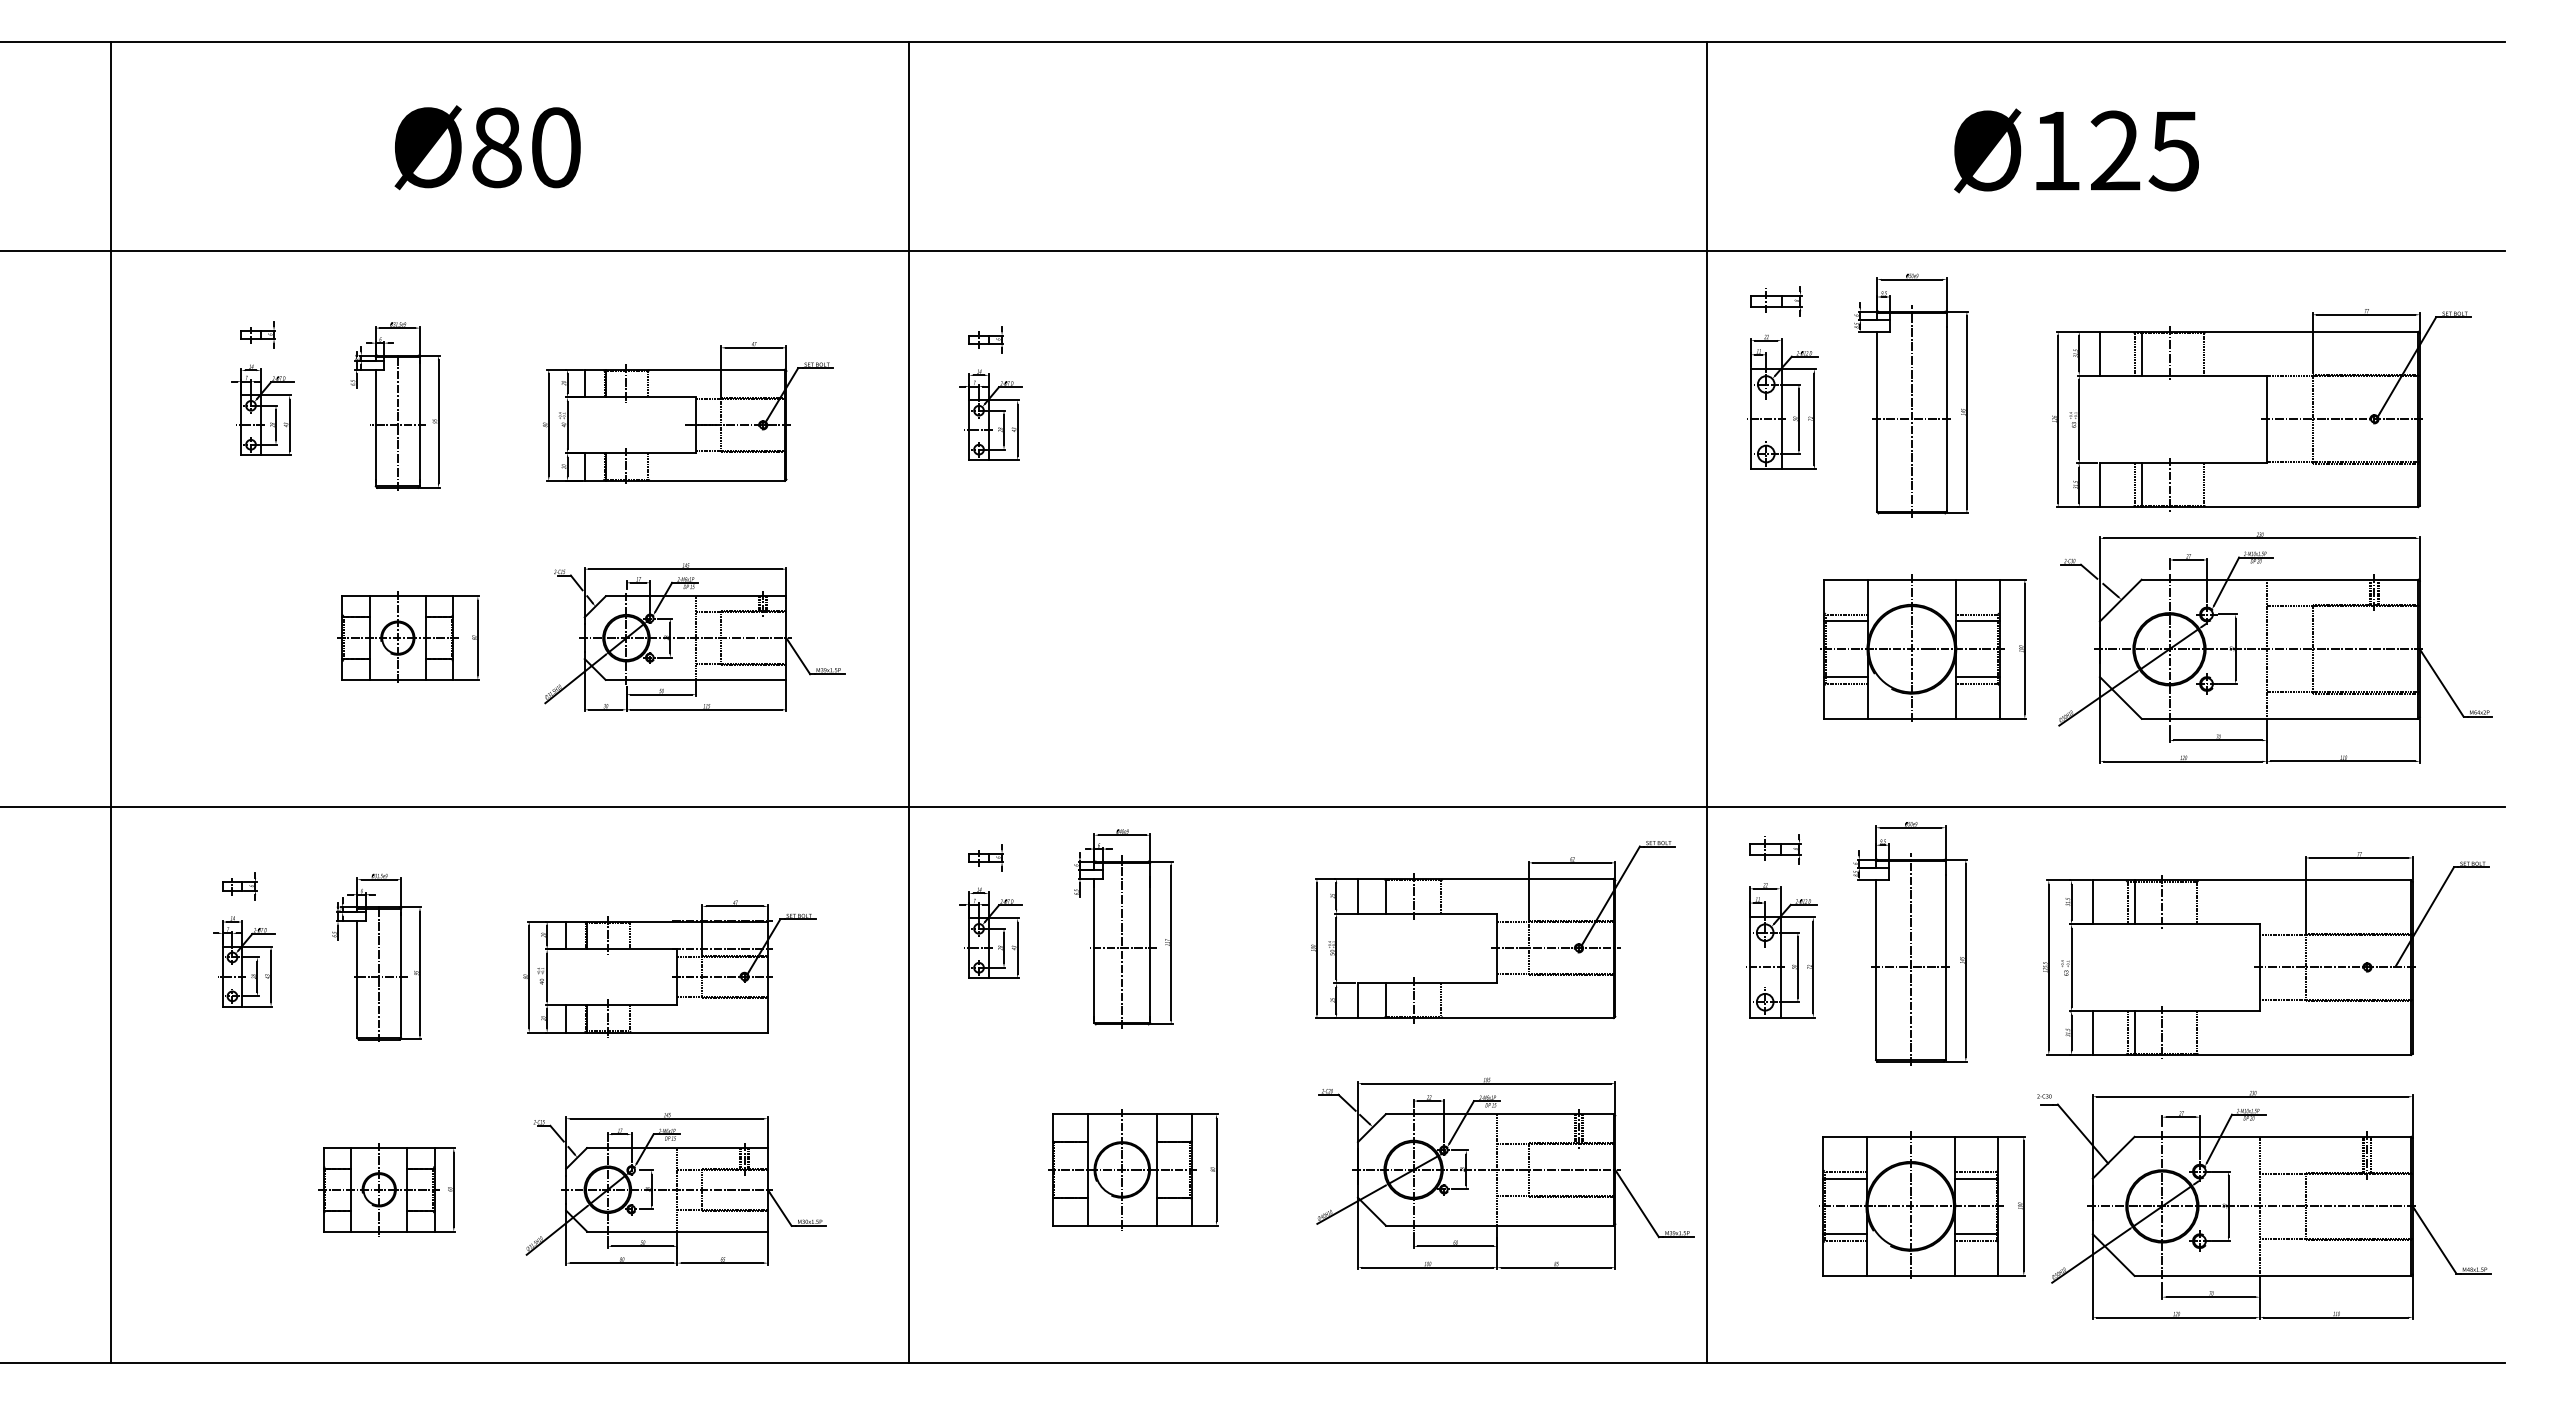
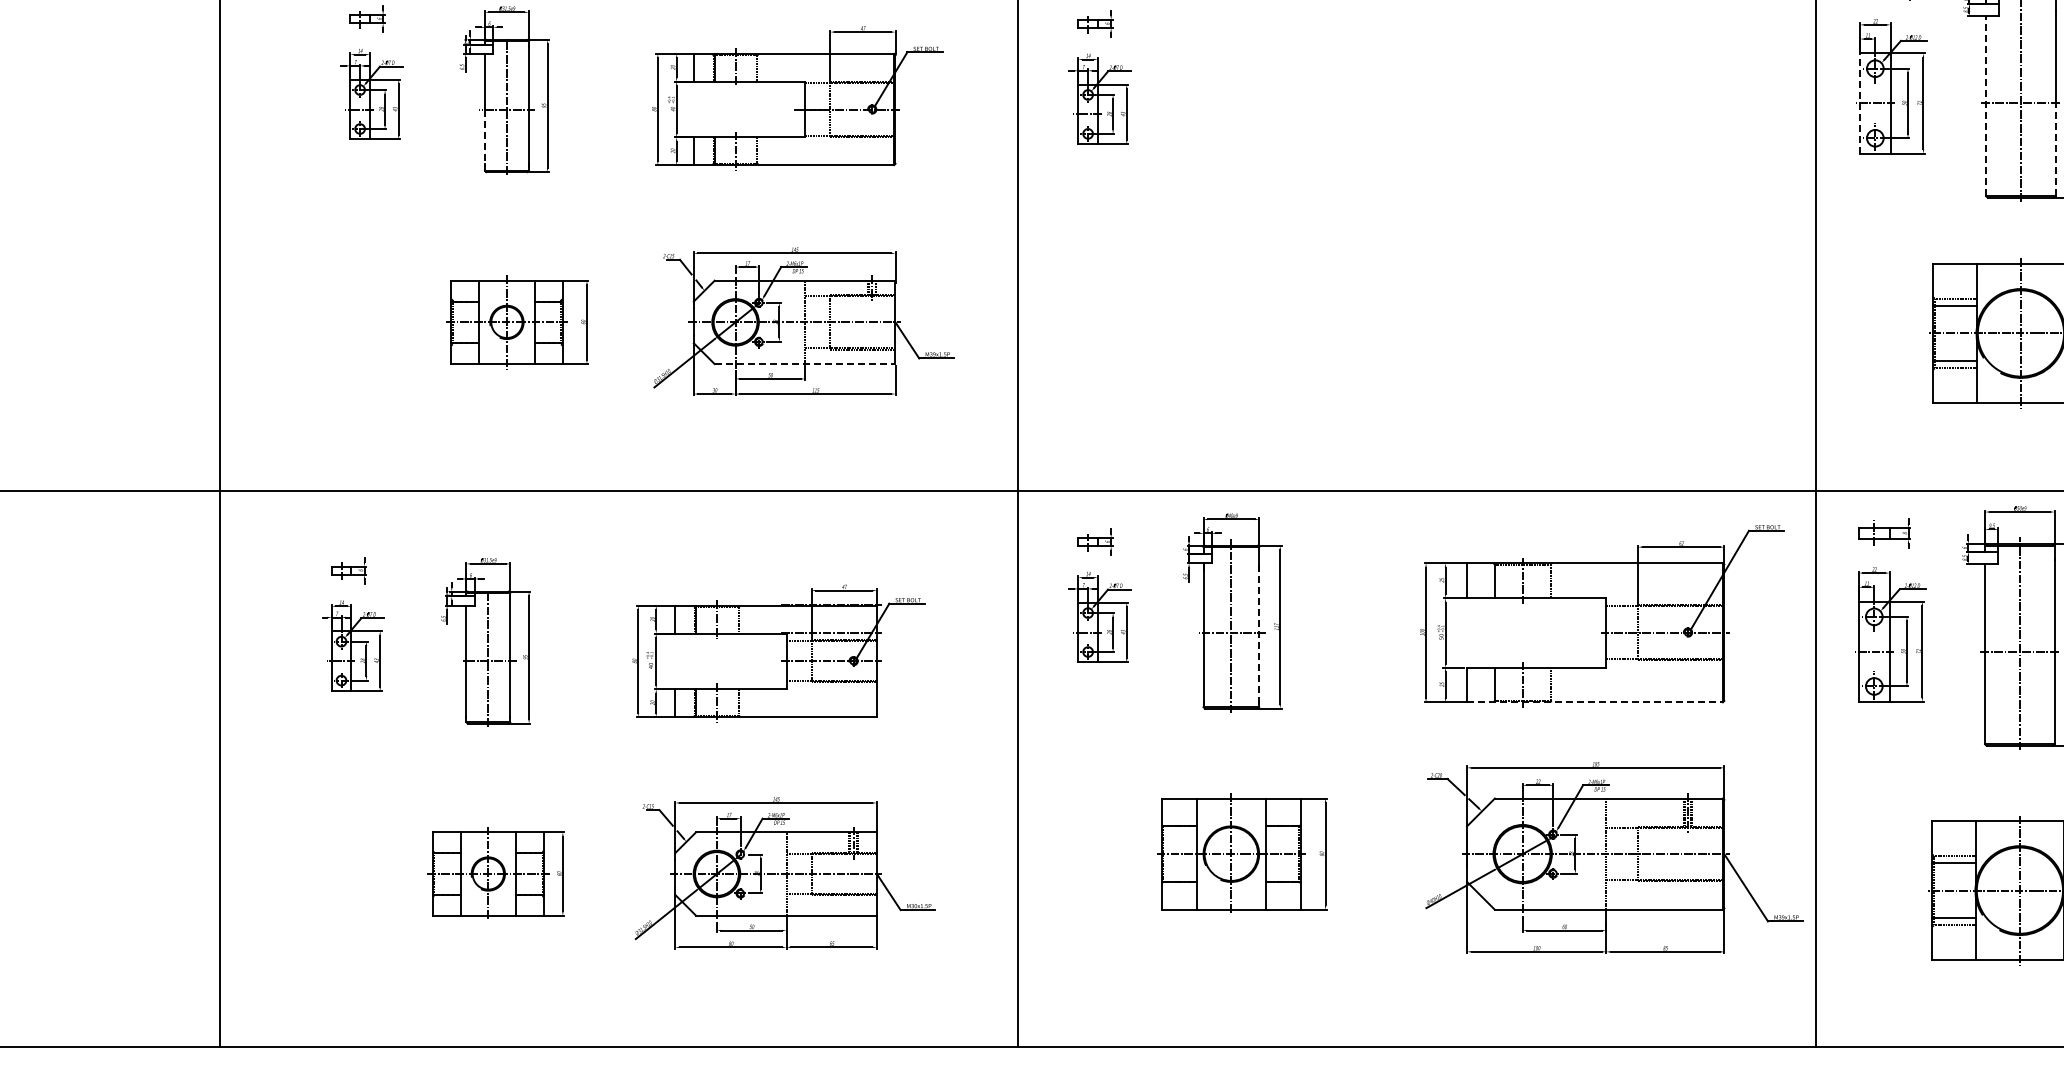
line: (1750, 418) -> (1859, 102), solid -> dashed
line: (1877, 421) -> (1986, 105), solid -> dashed
line: (375, 453) -> (484, 137), solid -> dashed
line: (1946, 465) -> (2055, 149), solid -> dashed
line: (696, 679) -> (805, 363), solid -> dashed
line: (1150, 948) -> (1259, 632), solid -> dashed
line: (1485, 1018) -> (1594, 702), solid -> dashed

